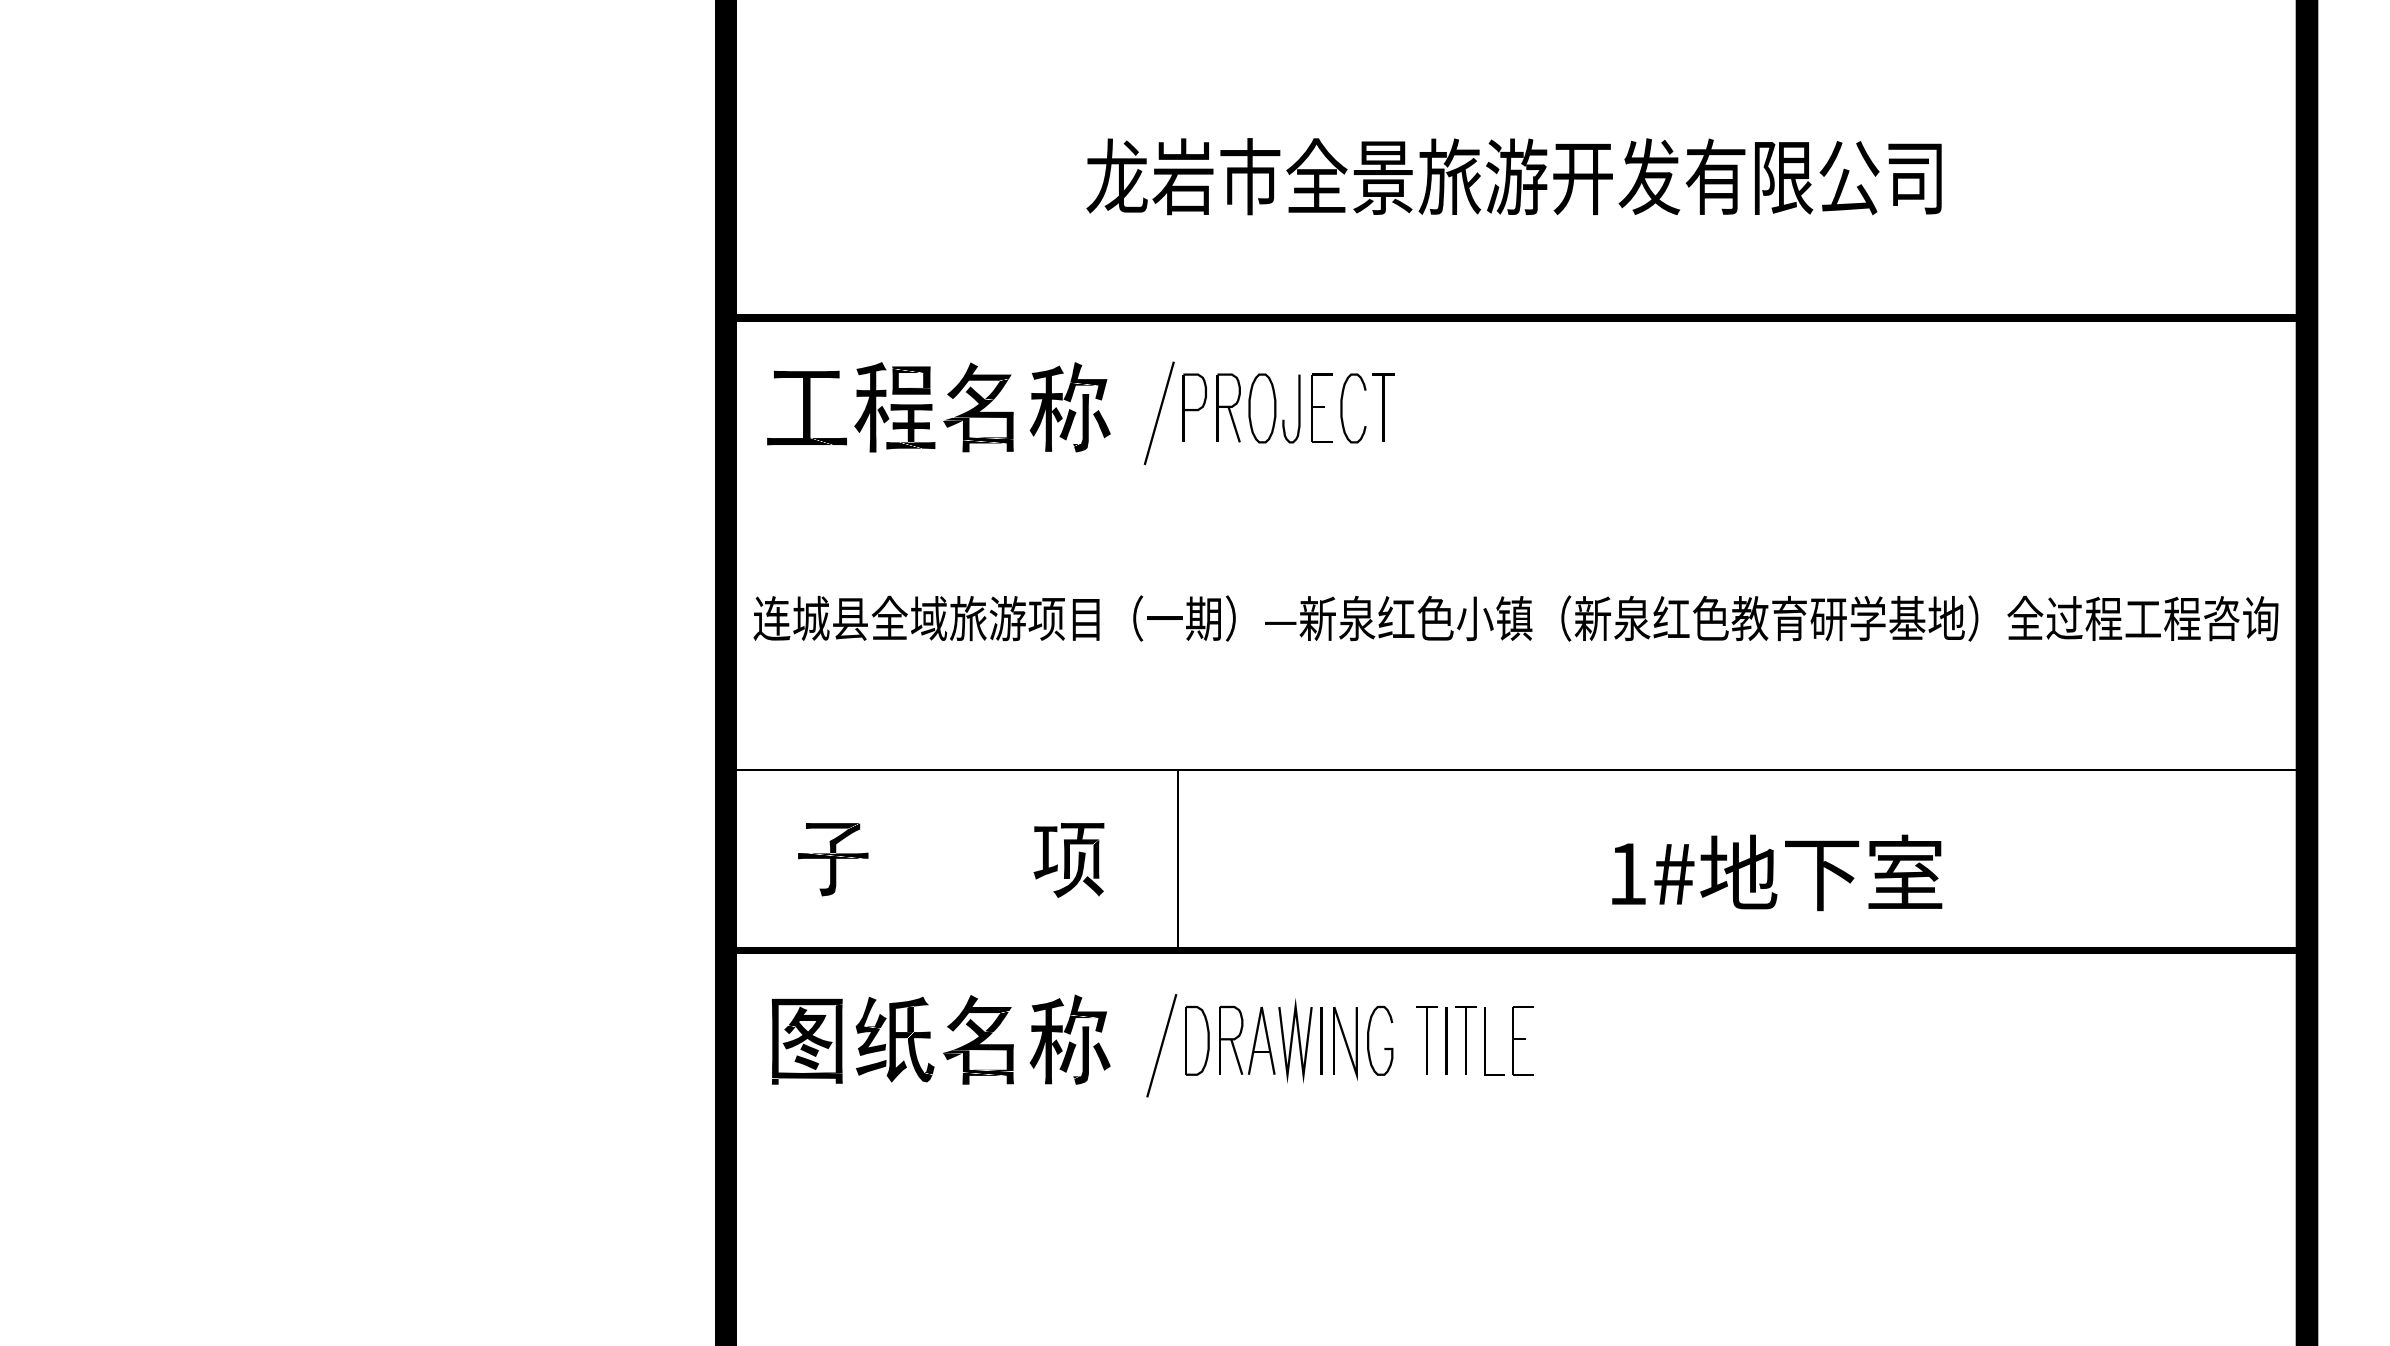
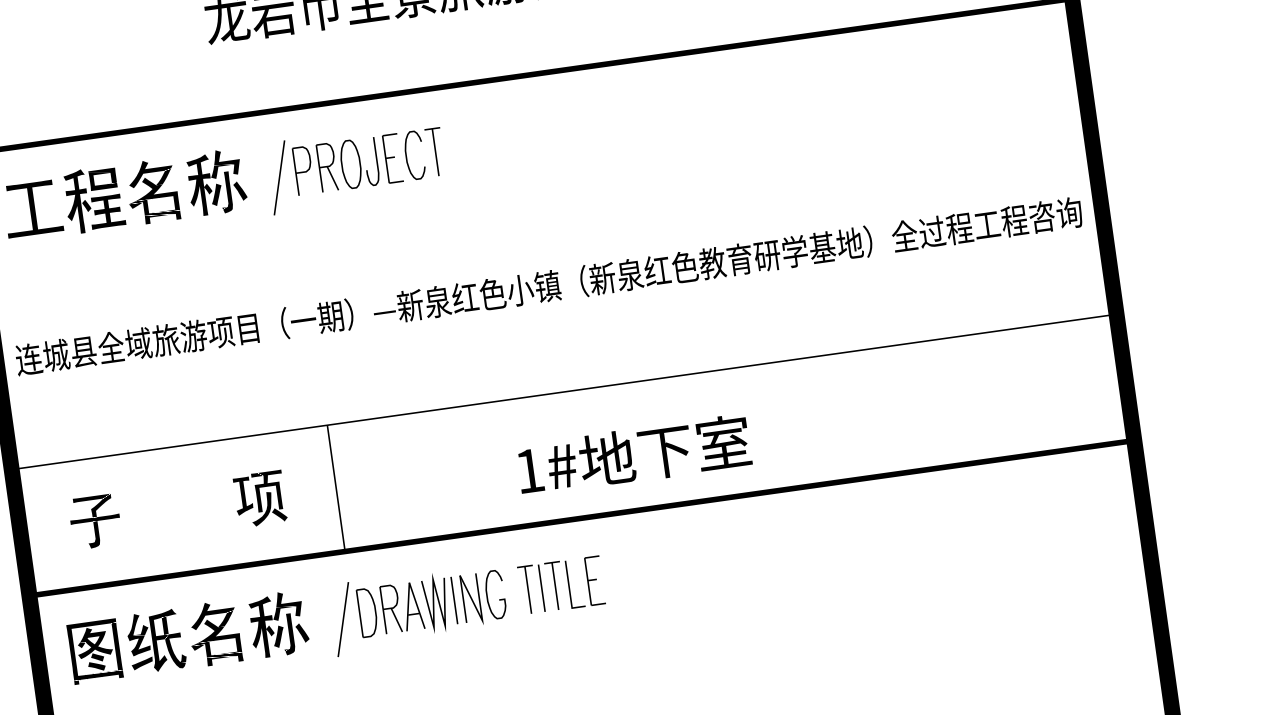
text: (1777, 872) -> (634, 455), moved

